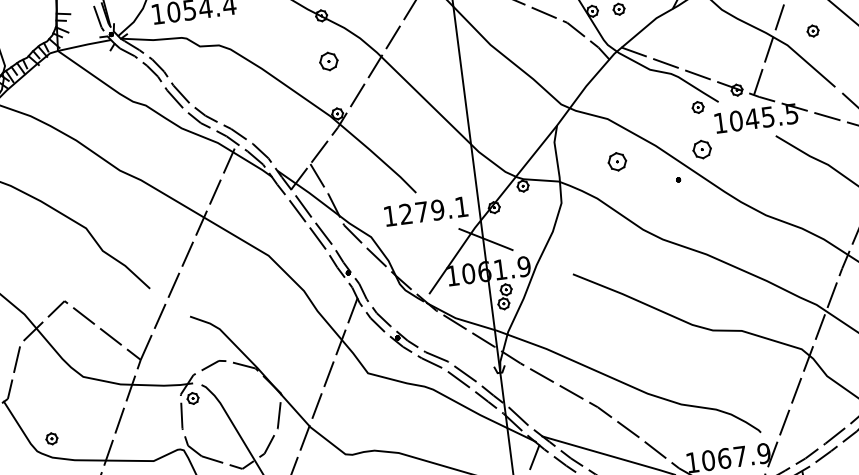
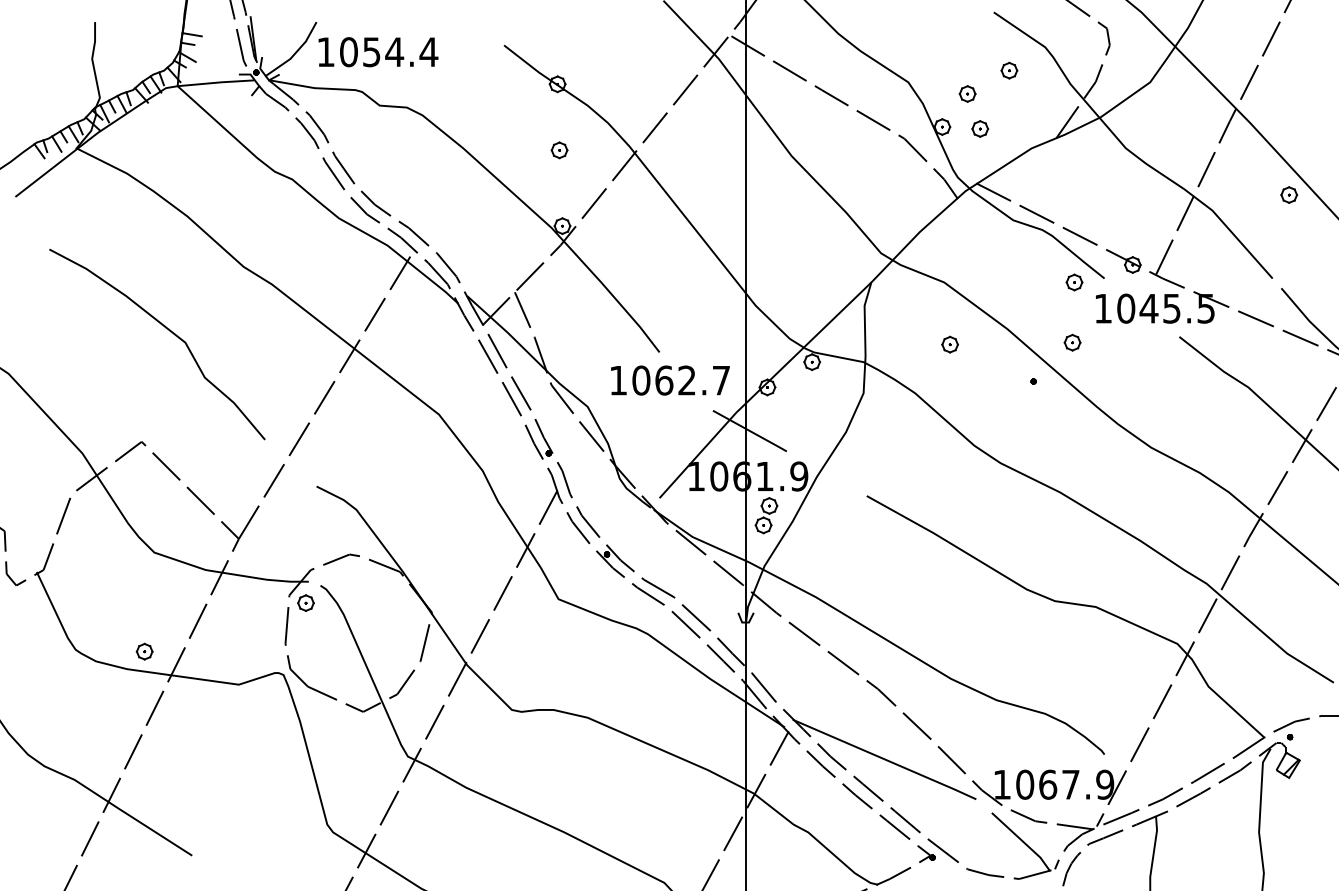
part: (813, 30) -> (1289, 194), moved
part: (328, 61) -> (559, 150), size x0.62
part: (702, 149) -> (1072, 342), size x0.62
part: (616, 161) -> (949, 344), size x0.62
text: (433, 210) -> (680, 380), 1279.1 -> 1062.7
part: (51, 438) -> (144, 651), moved

